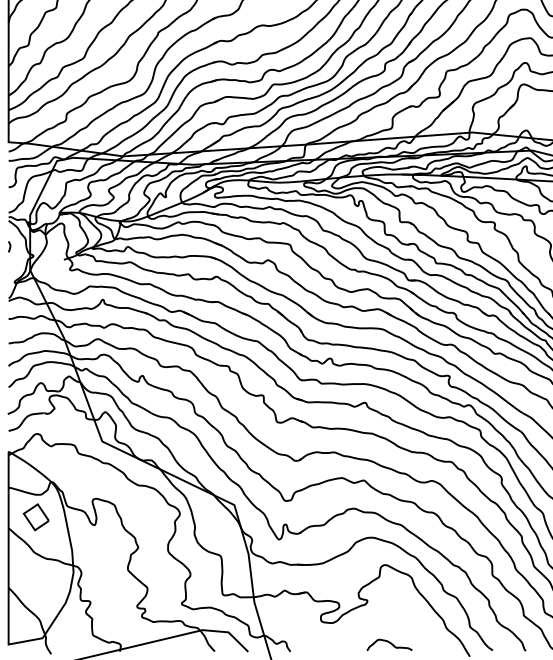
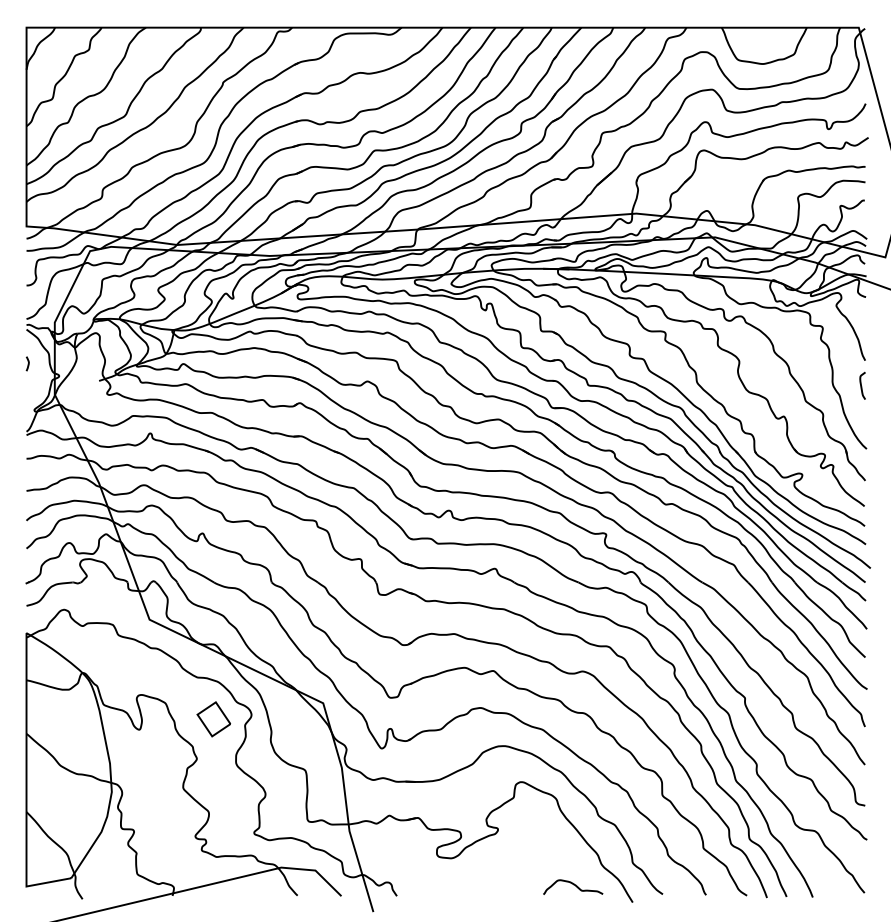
part: (36, 517) -> (213, 719), moved
curve: (389, 643) -> (573, 885), moved

